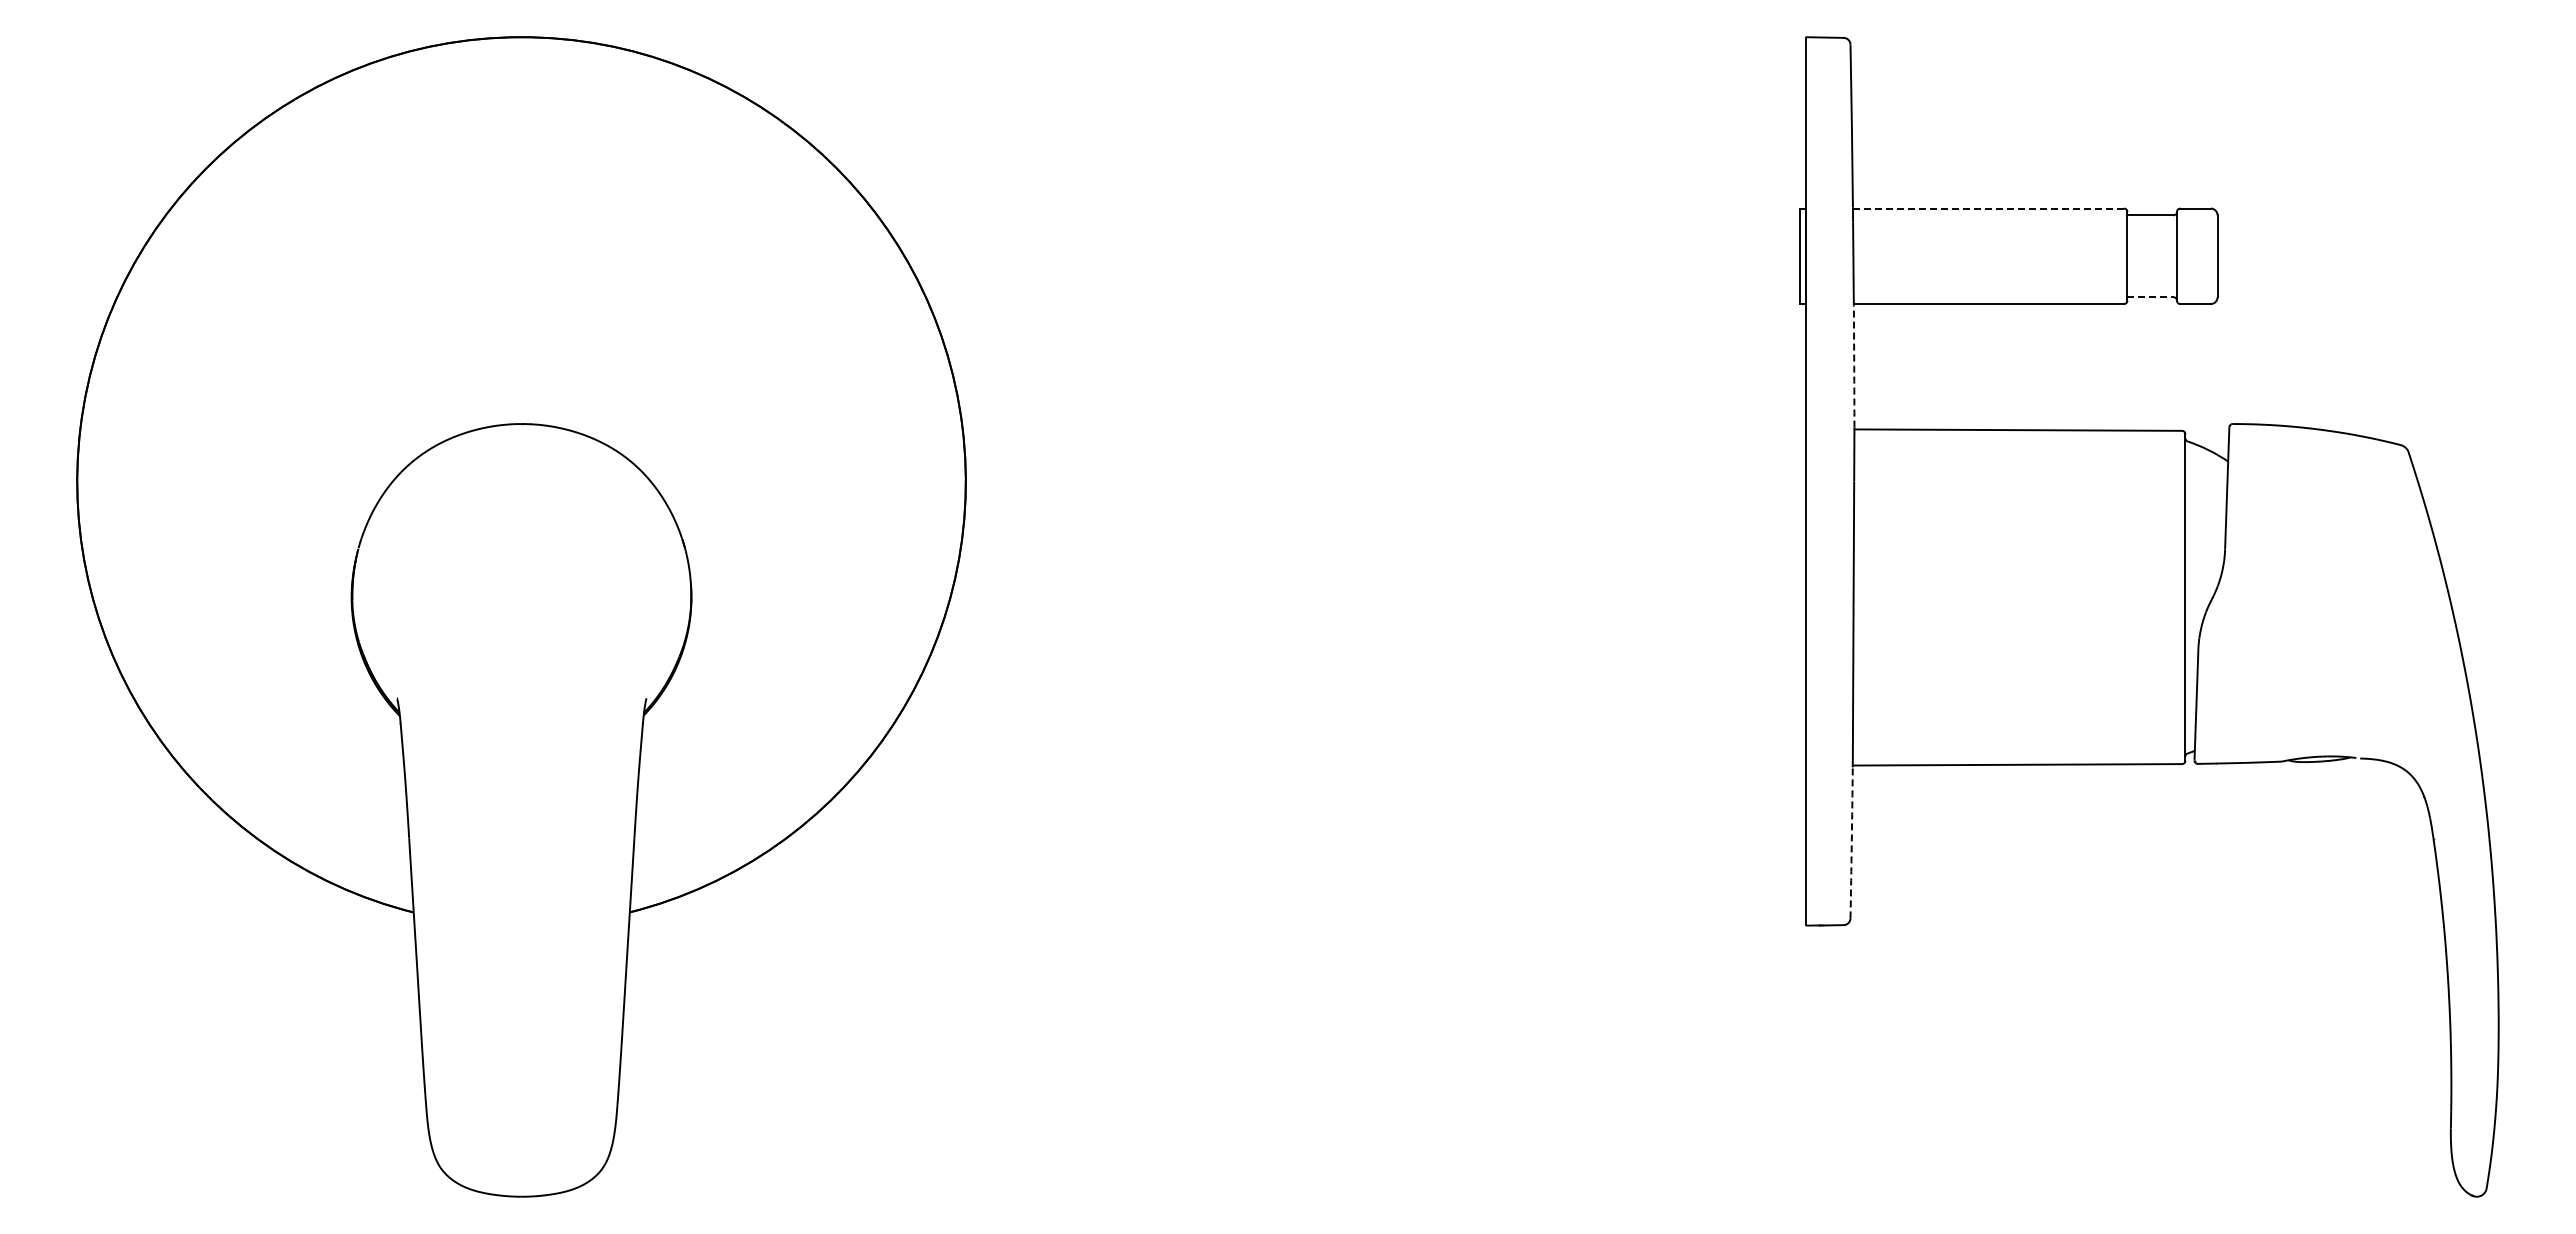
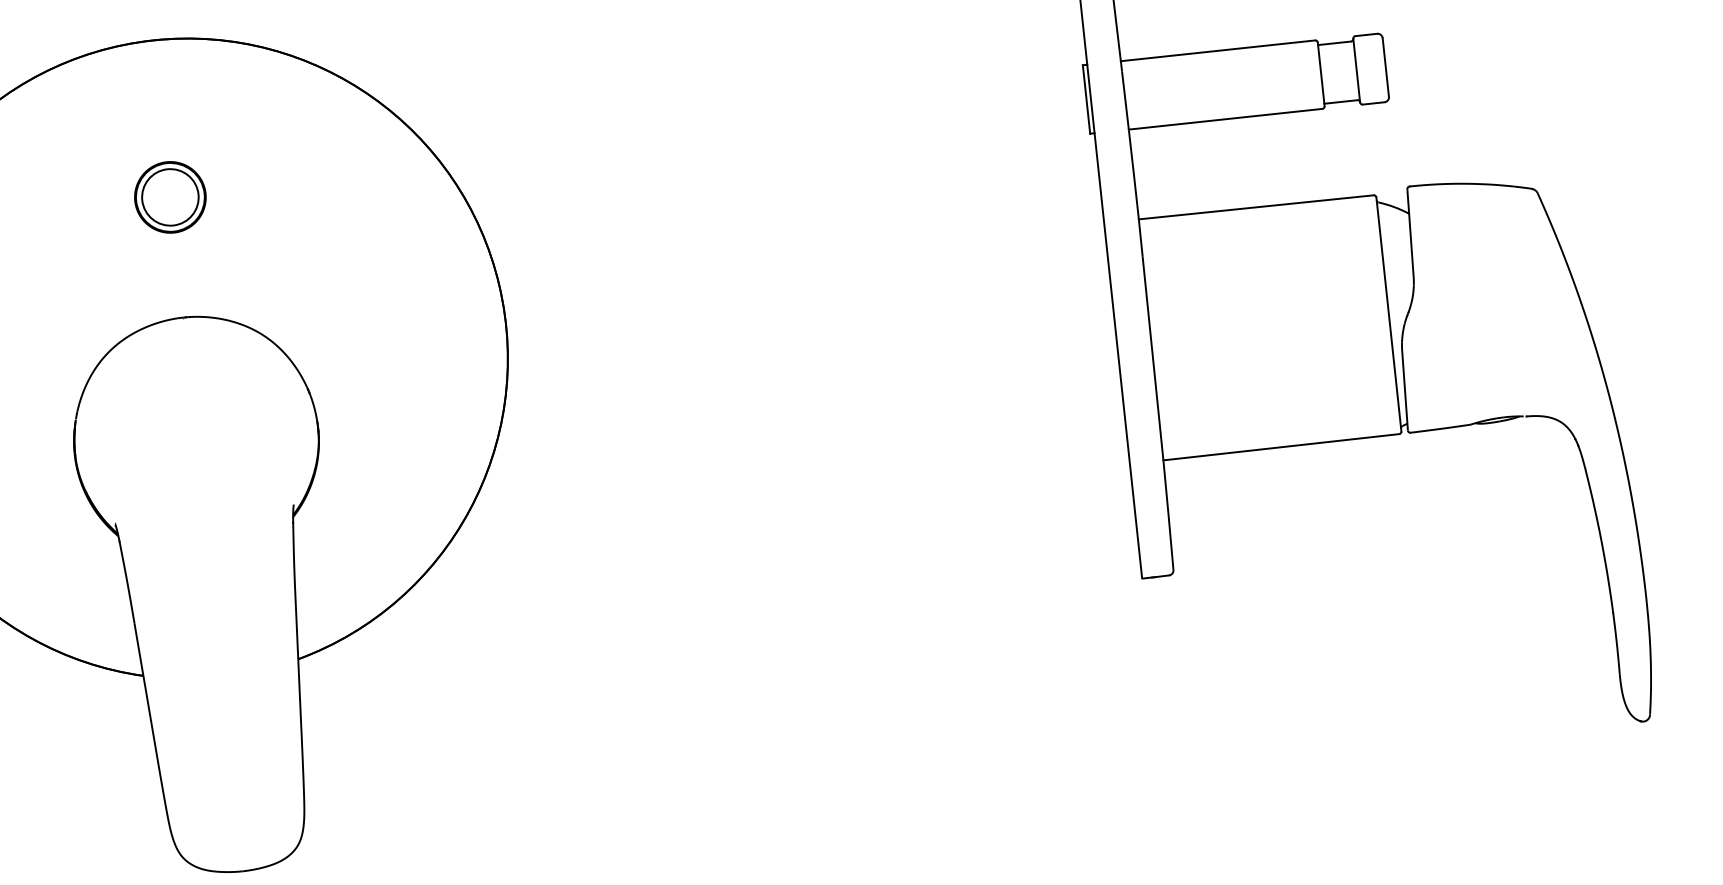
line: (1988, 208) -> (1217, 50), dashed -> solid
part: (521, 256) -> (170, 197), added
line: (2150, 297) -> (1340, 102), dashed -> solid
arc: (1854, 366) -> (1134, 174), dashed -> solid
arc: (1851, 842) -> (1168, 515), dashed -> solid

